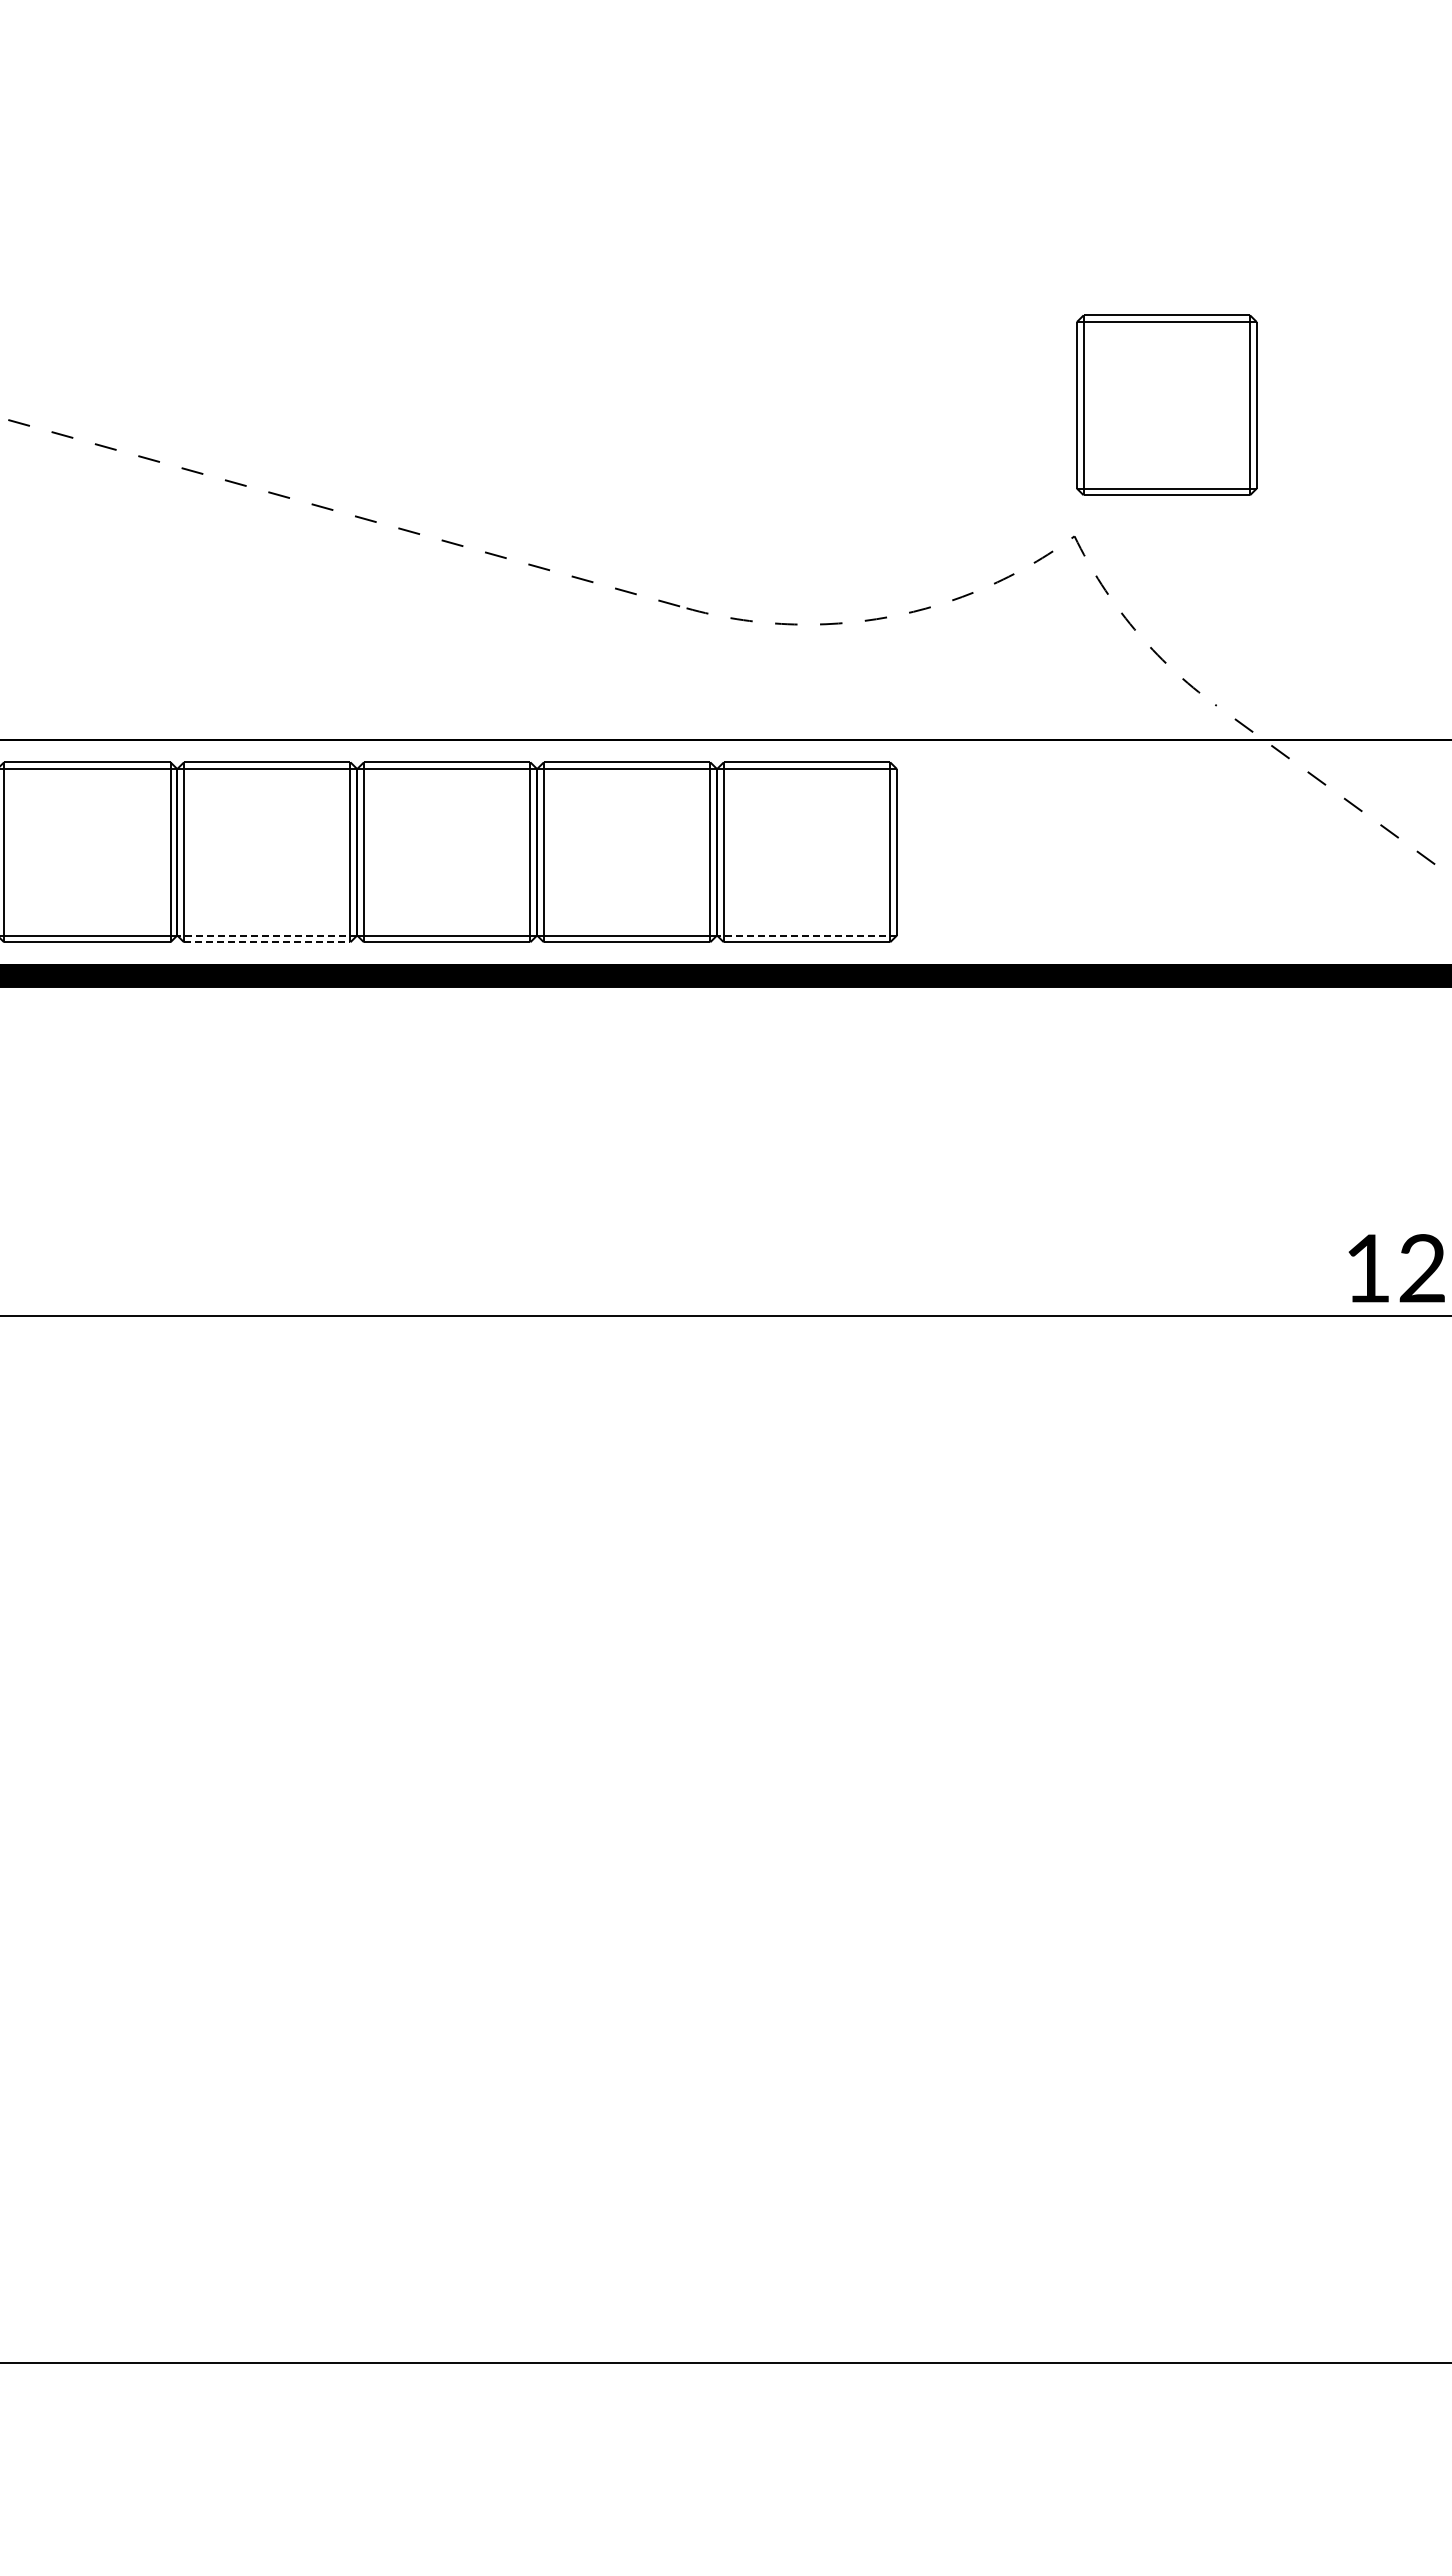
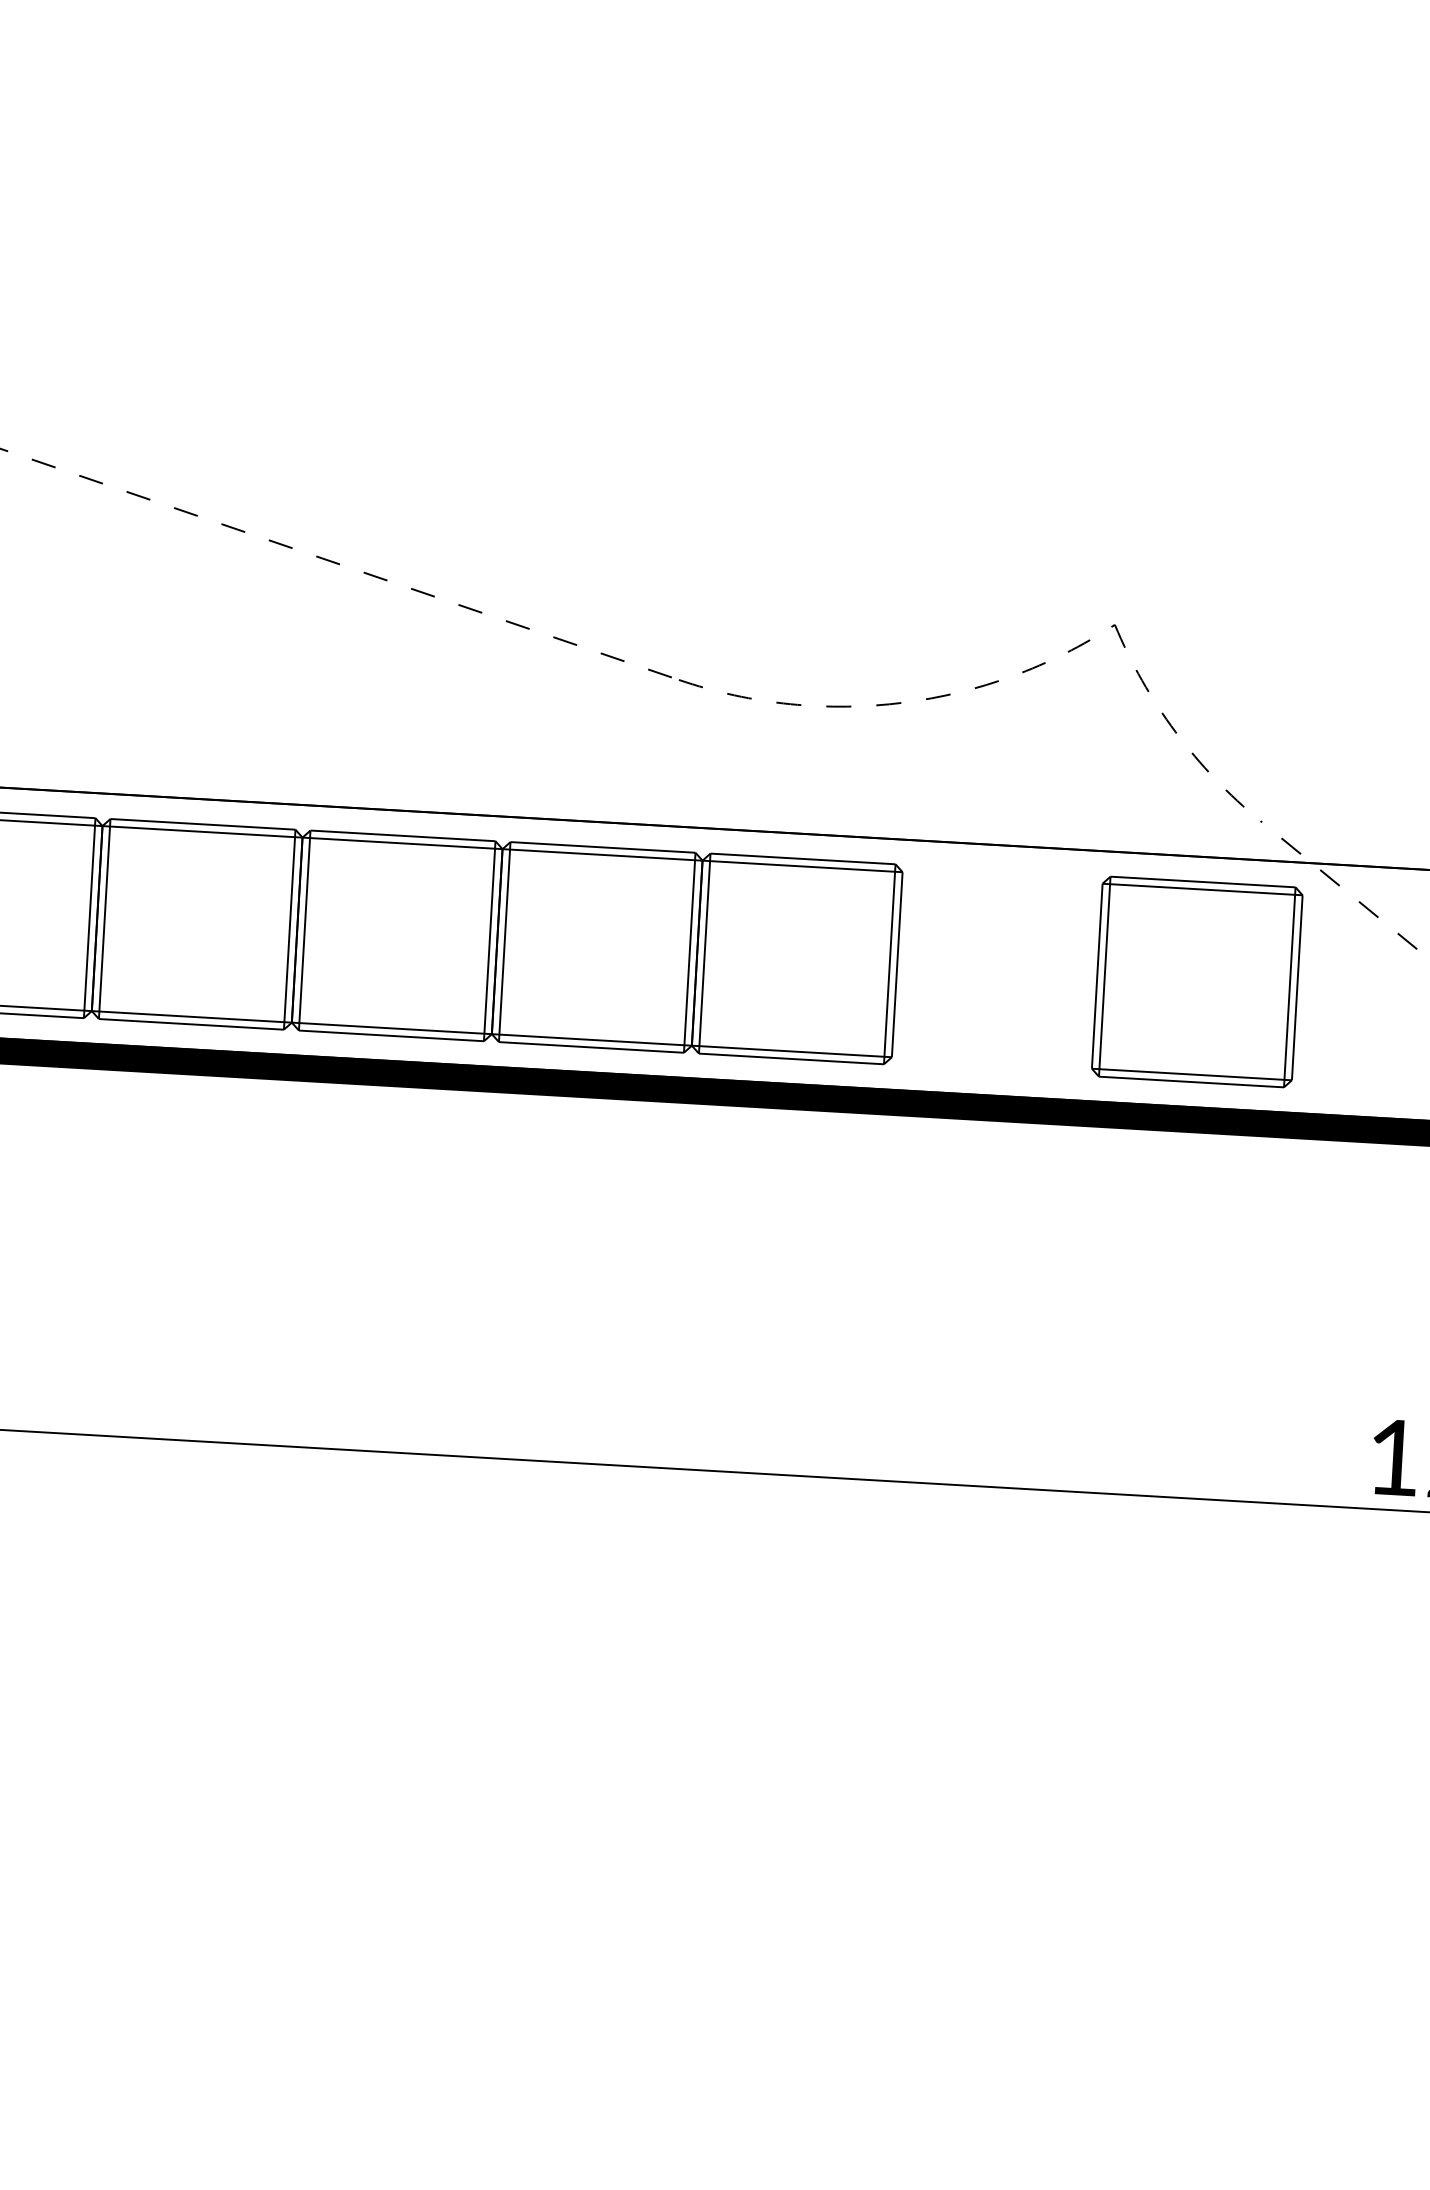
part: (1166, 404) -> (1196, 981), moved
line: (266, 935) -> (191, 1016), dashed -> solid
line: (806, 935) -> (791, 1051), dashed -> solid
line: (267, 942) -> (191, 1024), dashed -> solid

